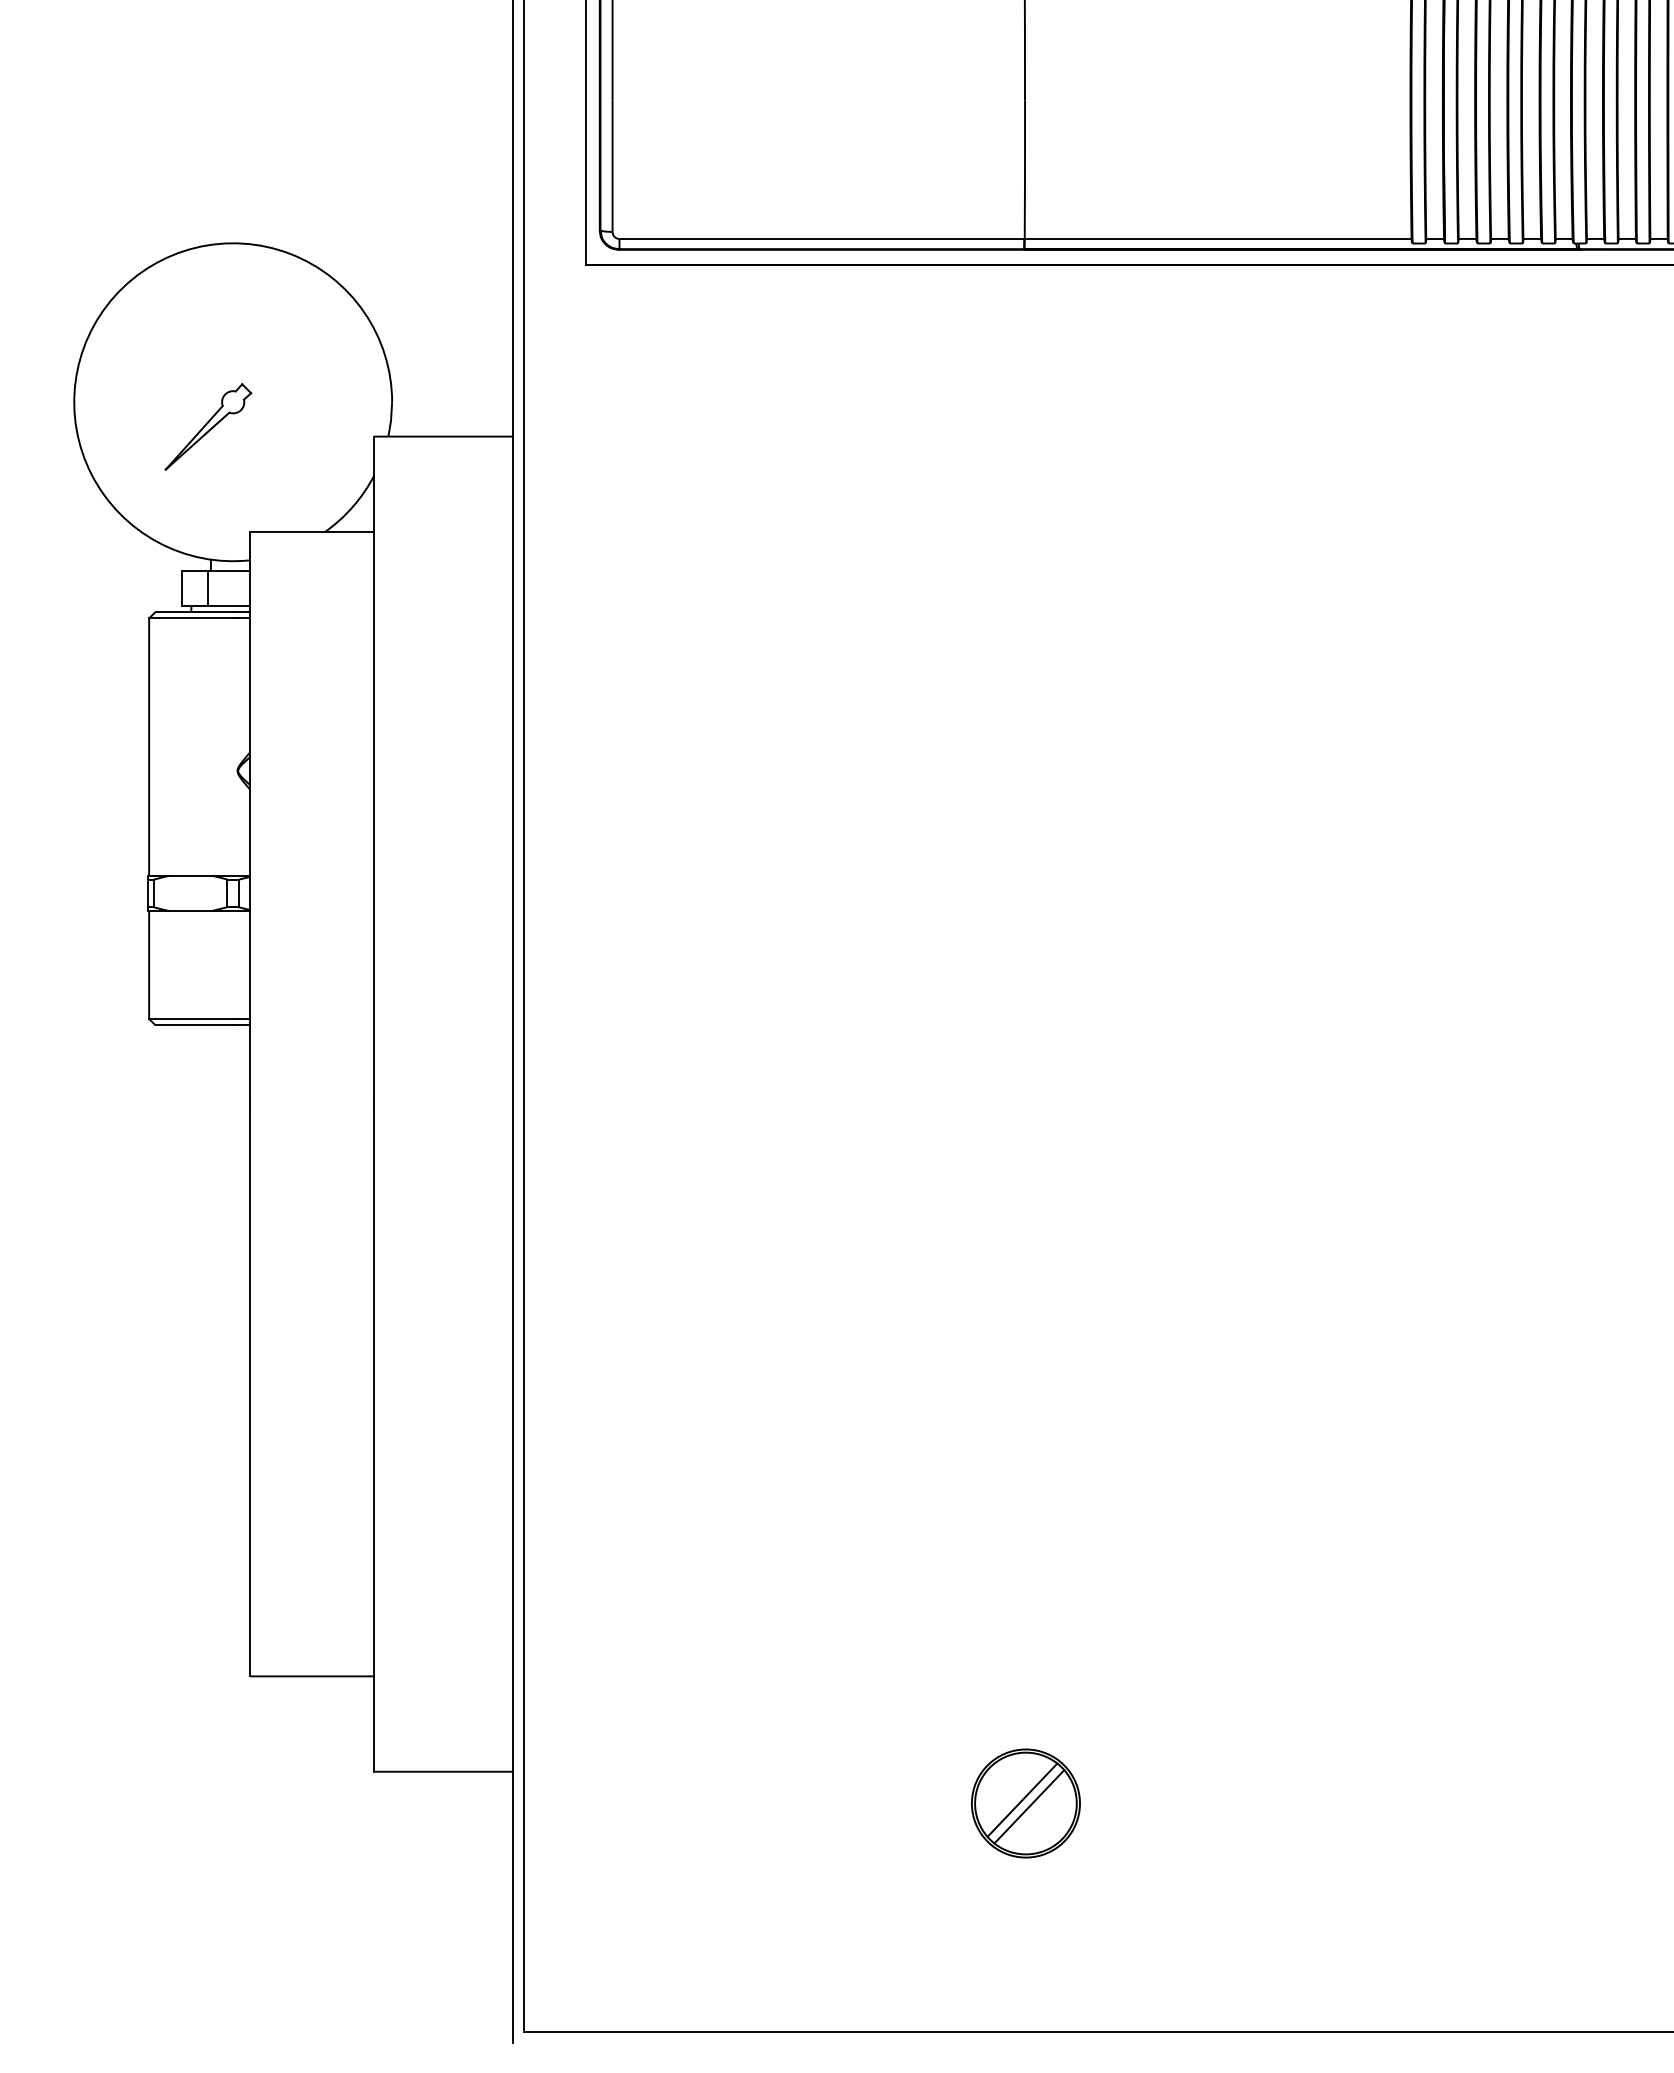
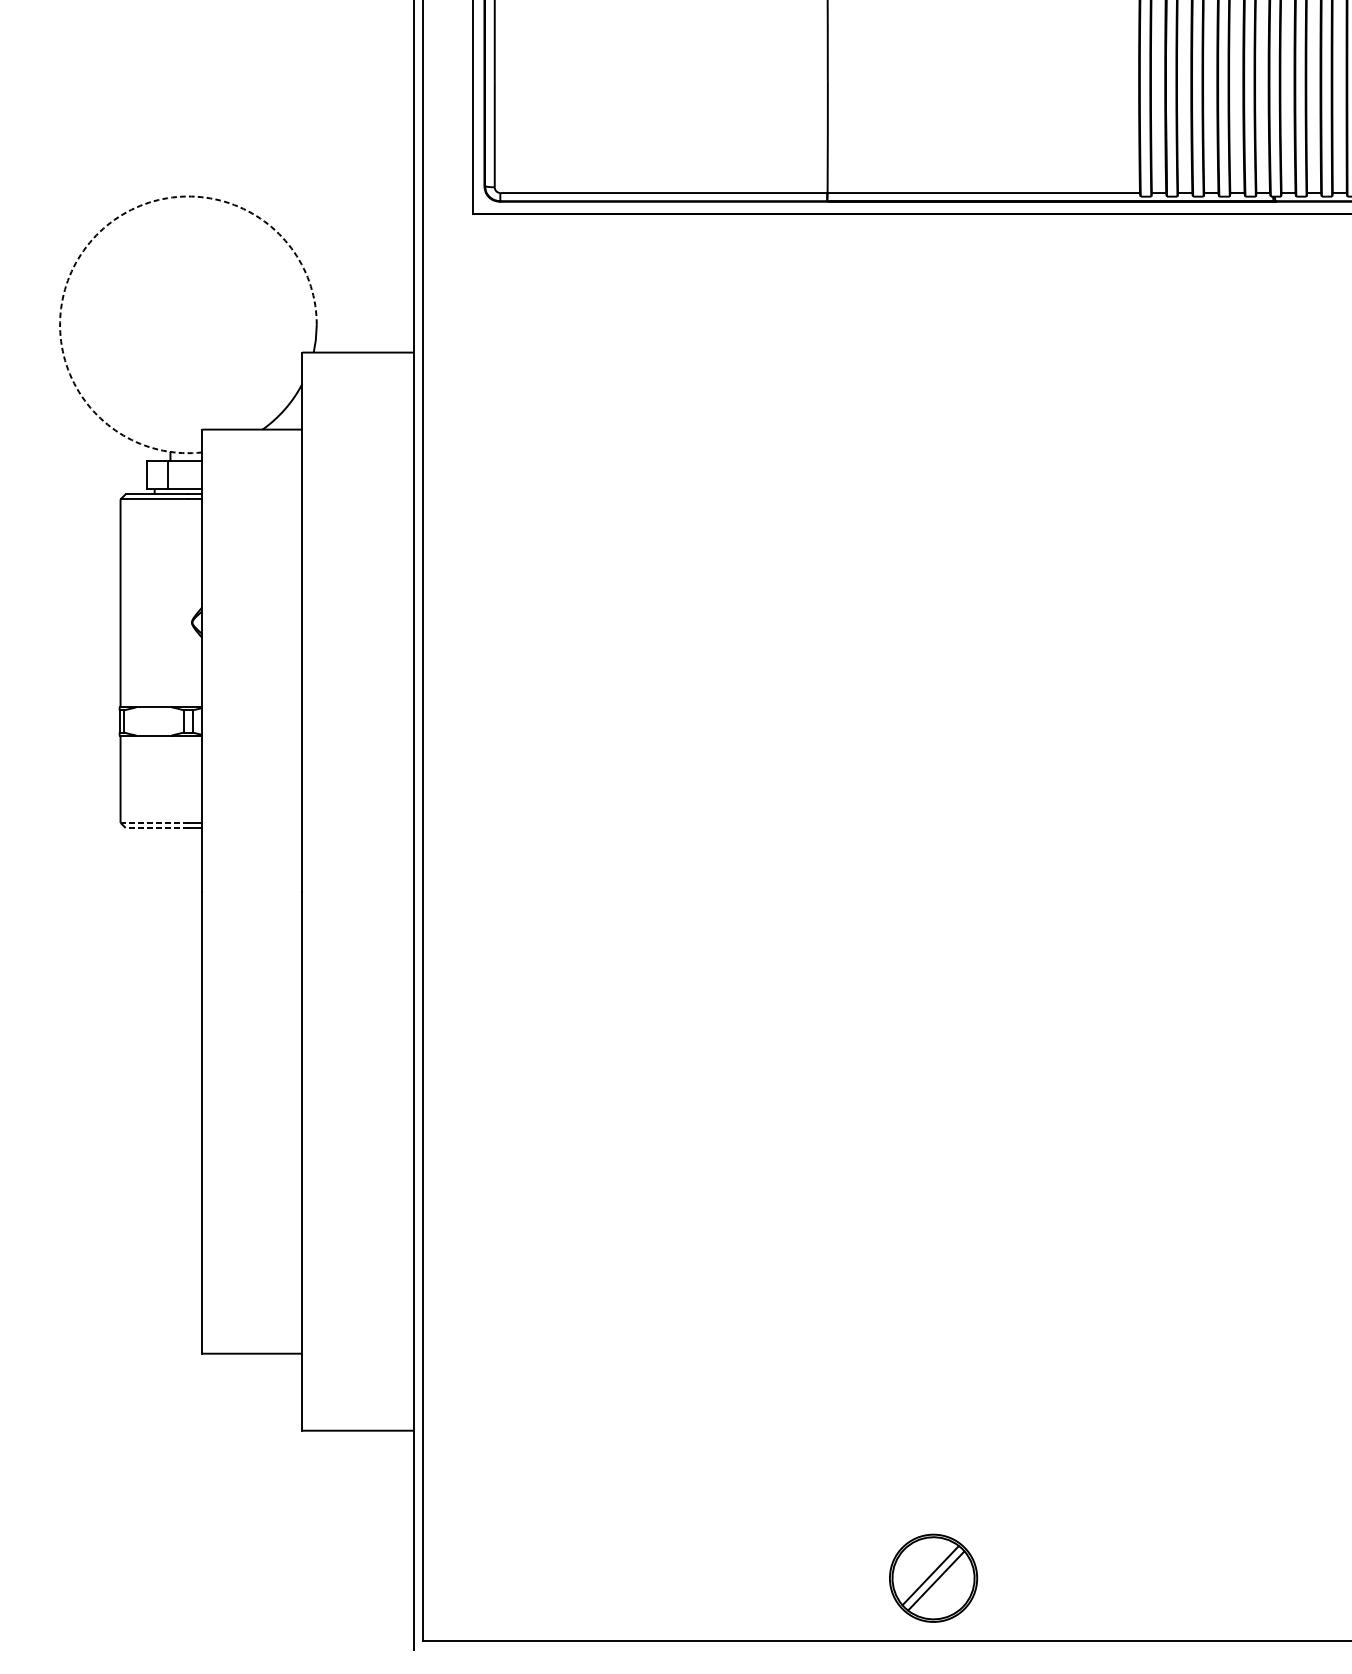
arc: (114, 296) -> (92, 239), solid -> dashed
part: (208, 426) -> (168, 344), removed
line: (191, 1018) -> (154, 822), solid -> dashed
line: (194, 1025) -> (157, 828), solid -> dashed
part: (1025, 1803) -> (933, 1578), moved

